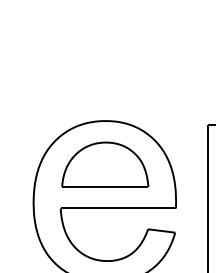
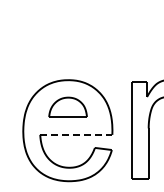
part: (104, 163) -> (67, 106), size x0.7
line: (118, 207) -> (76, 134), solid -> dashed

